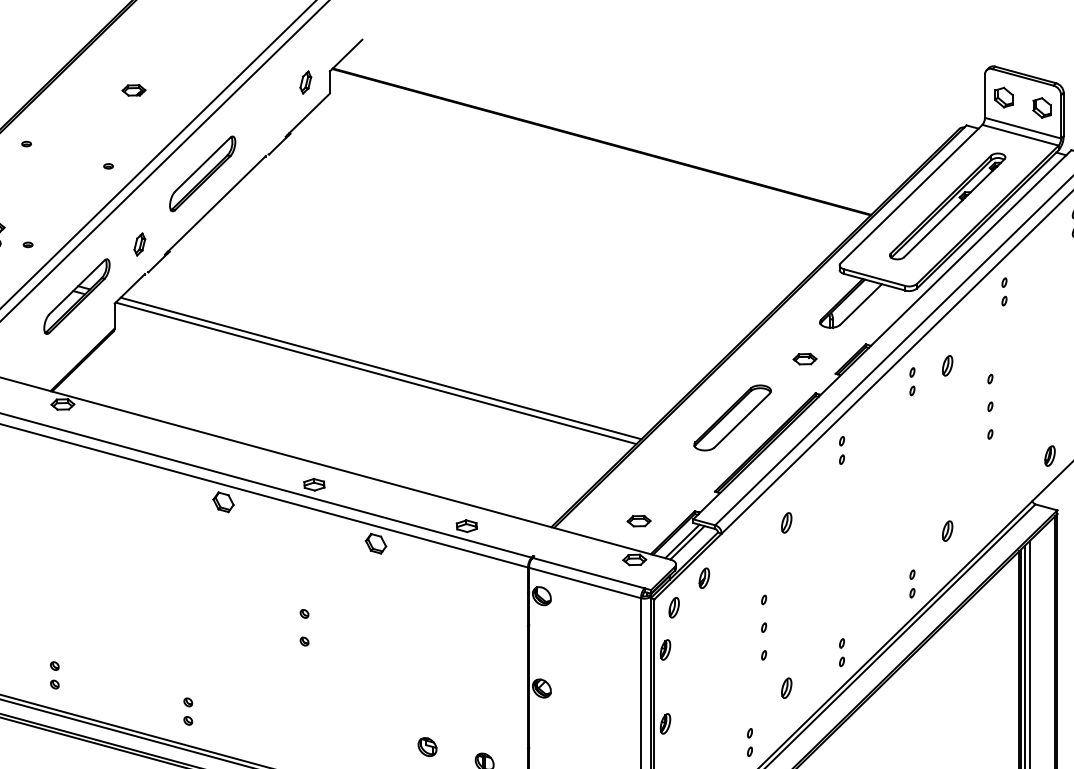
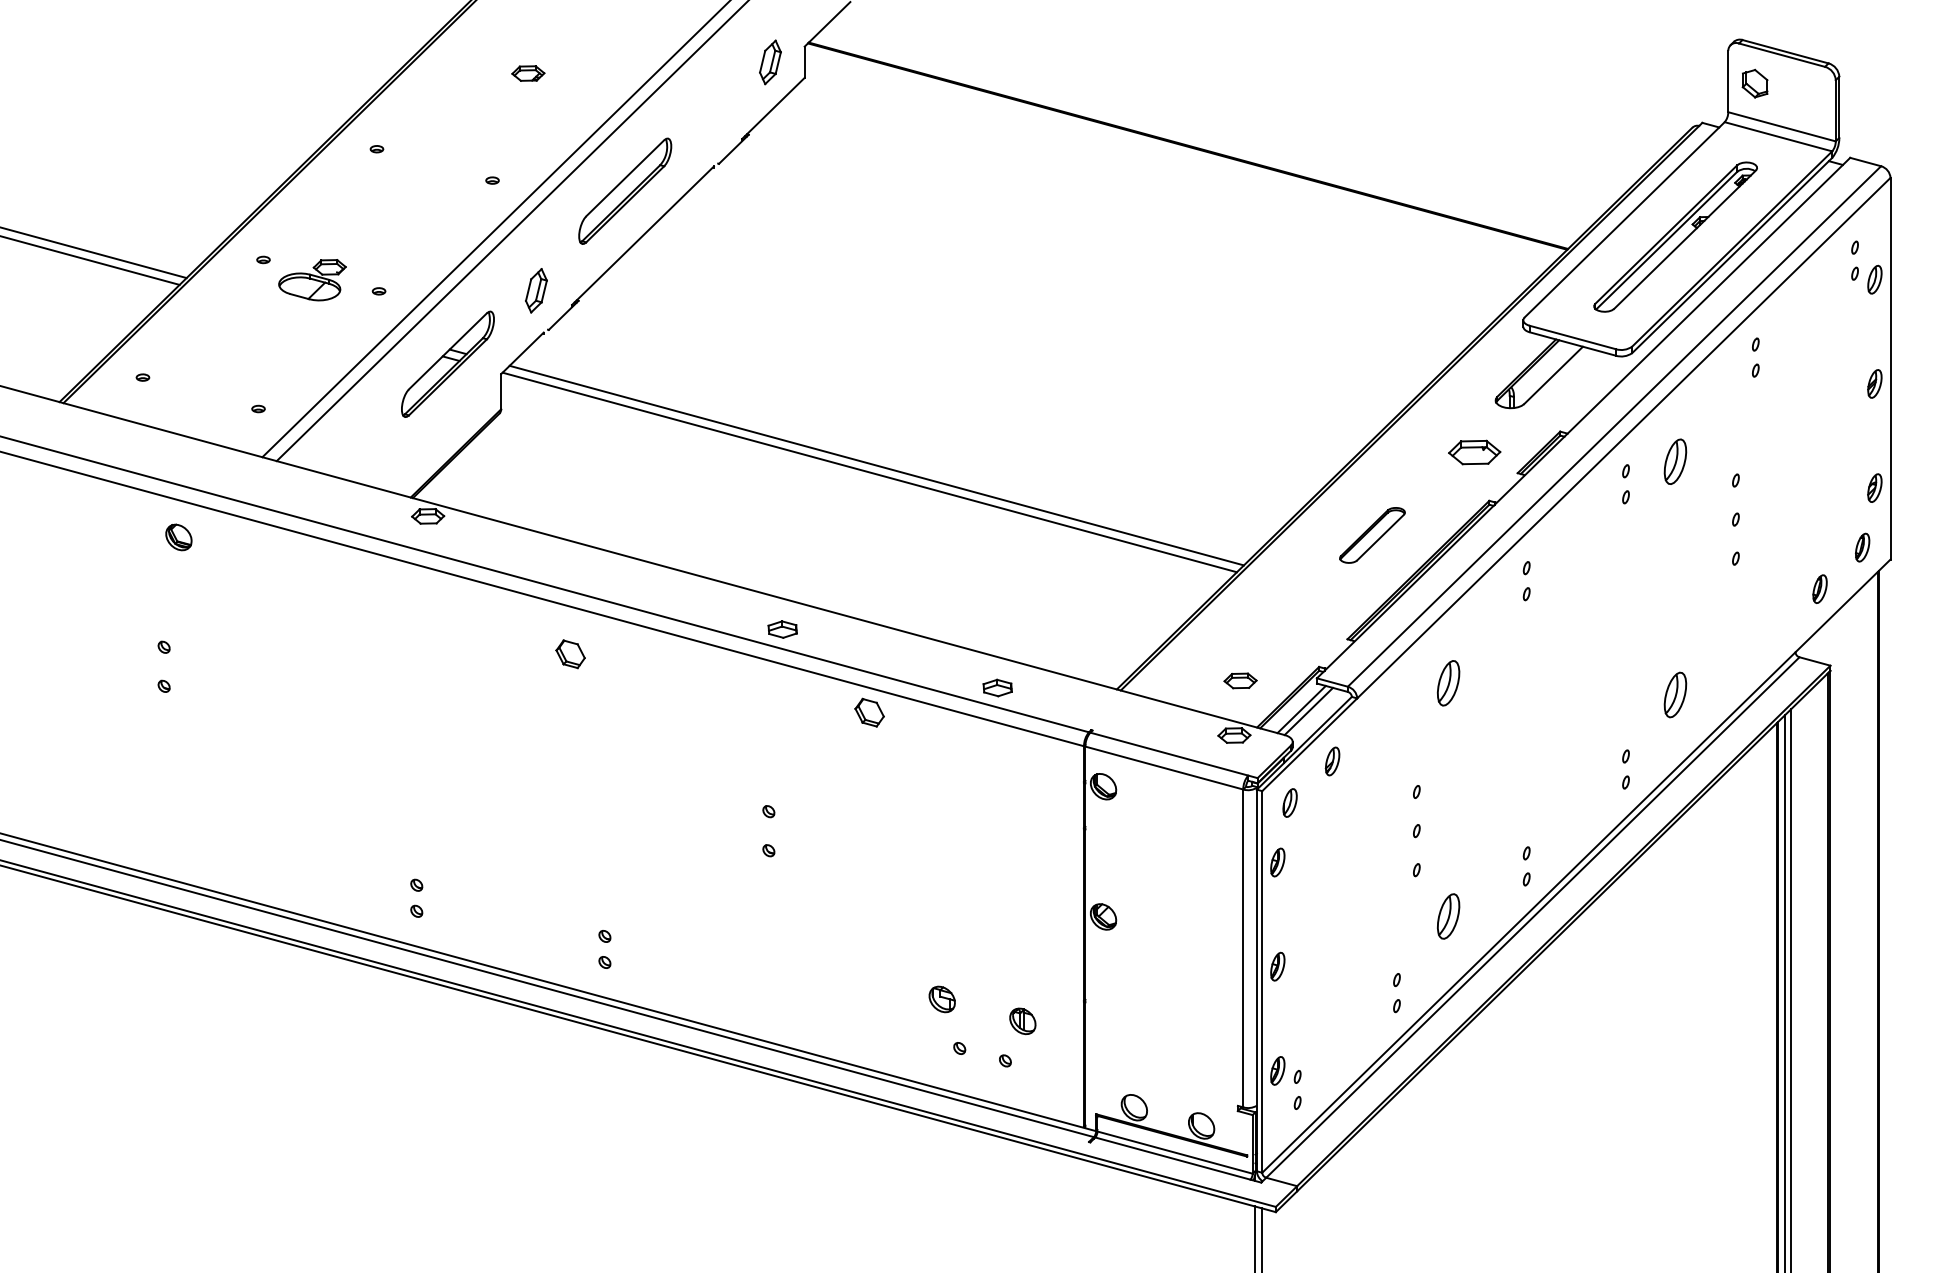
part: (305, 82) -> (770, 62), size x1.4
part: (1041, 108) -> (1808, 98), removed
part: (139, 244) -> (536, 290), size x1.4
part: (804, 359) -> (1474, 452), size x1.6
part: (947, 365) -> (1675, 461), size x1.6
part: (732, 418) -> (1372, 535), size x0.6
part: (223, 502) -> (570, 654), moved
part: (786, 523) -> (1448, 683), size x1.6
part: (947, 530) -> (1675, 694), size x1.6
part: (786, 688) -> (1448, 916), size x1.6

